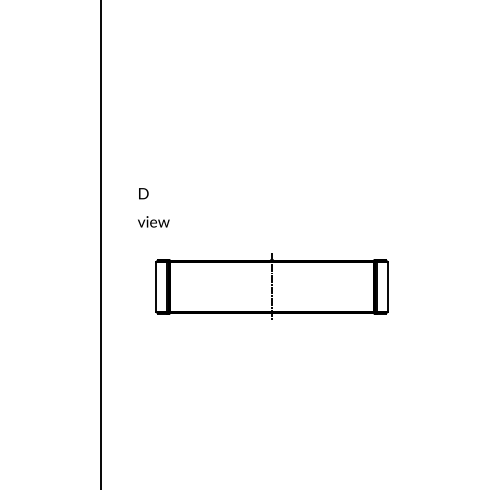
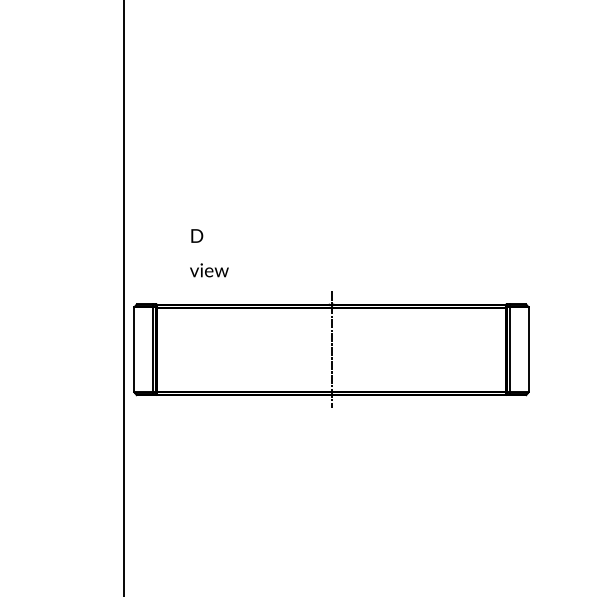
text: (153, 207) -> (209, 252), moved
part: (271, 286) -> (330, 349), size x1.4

